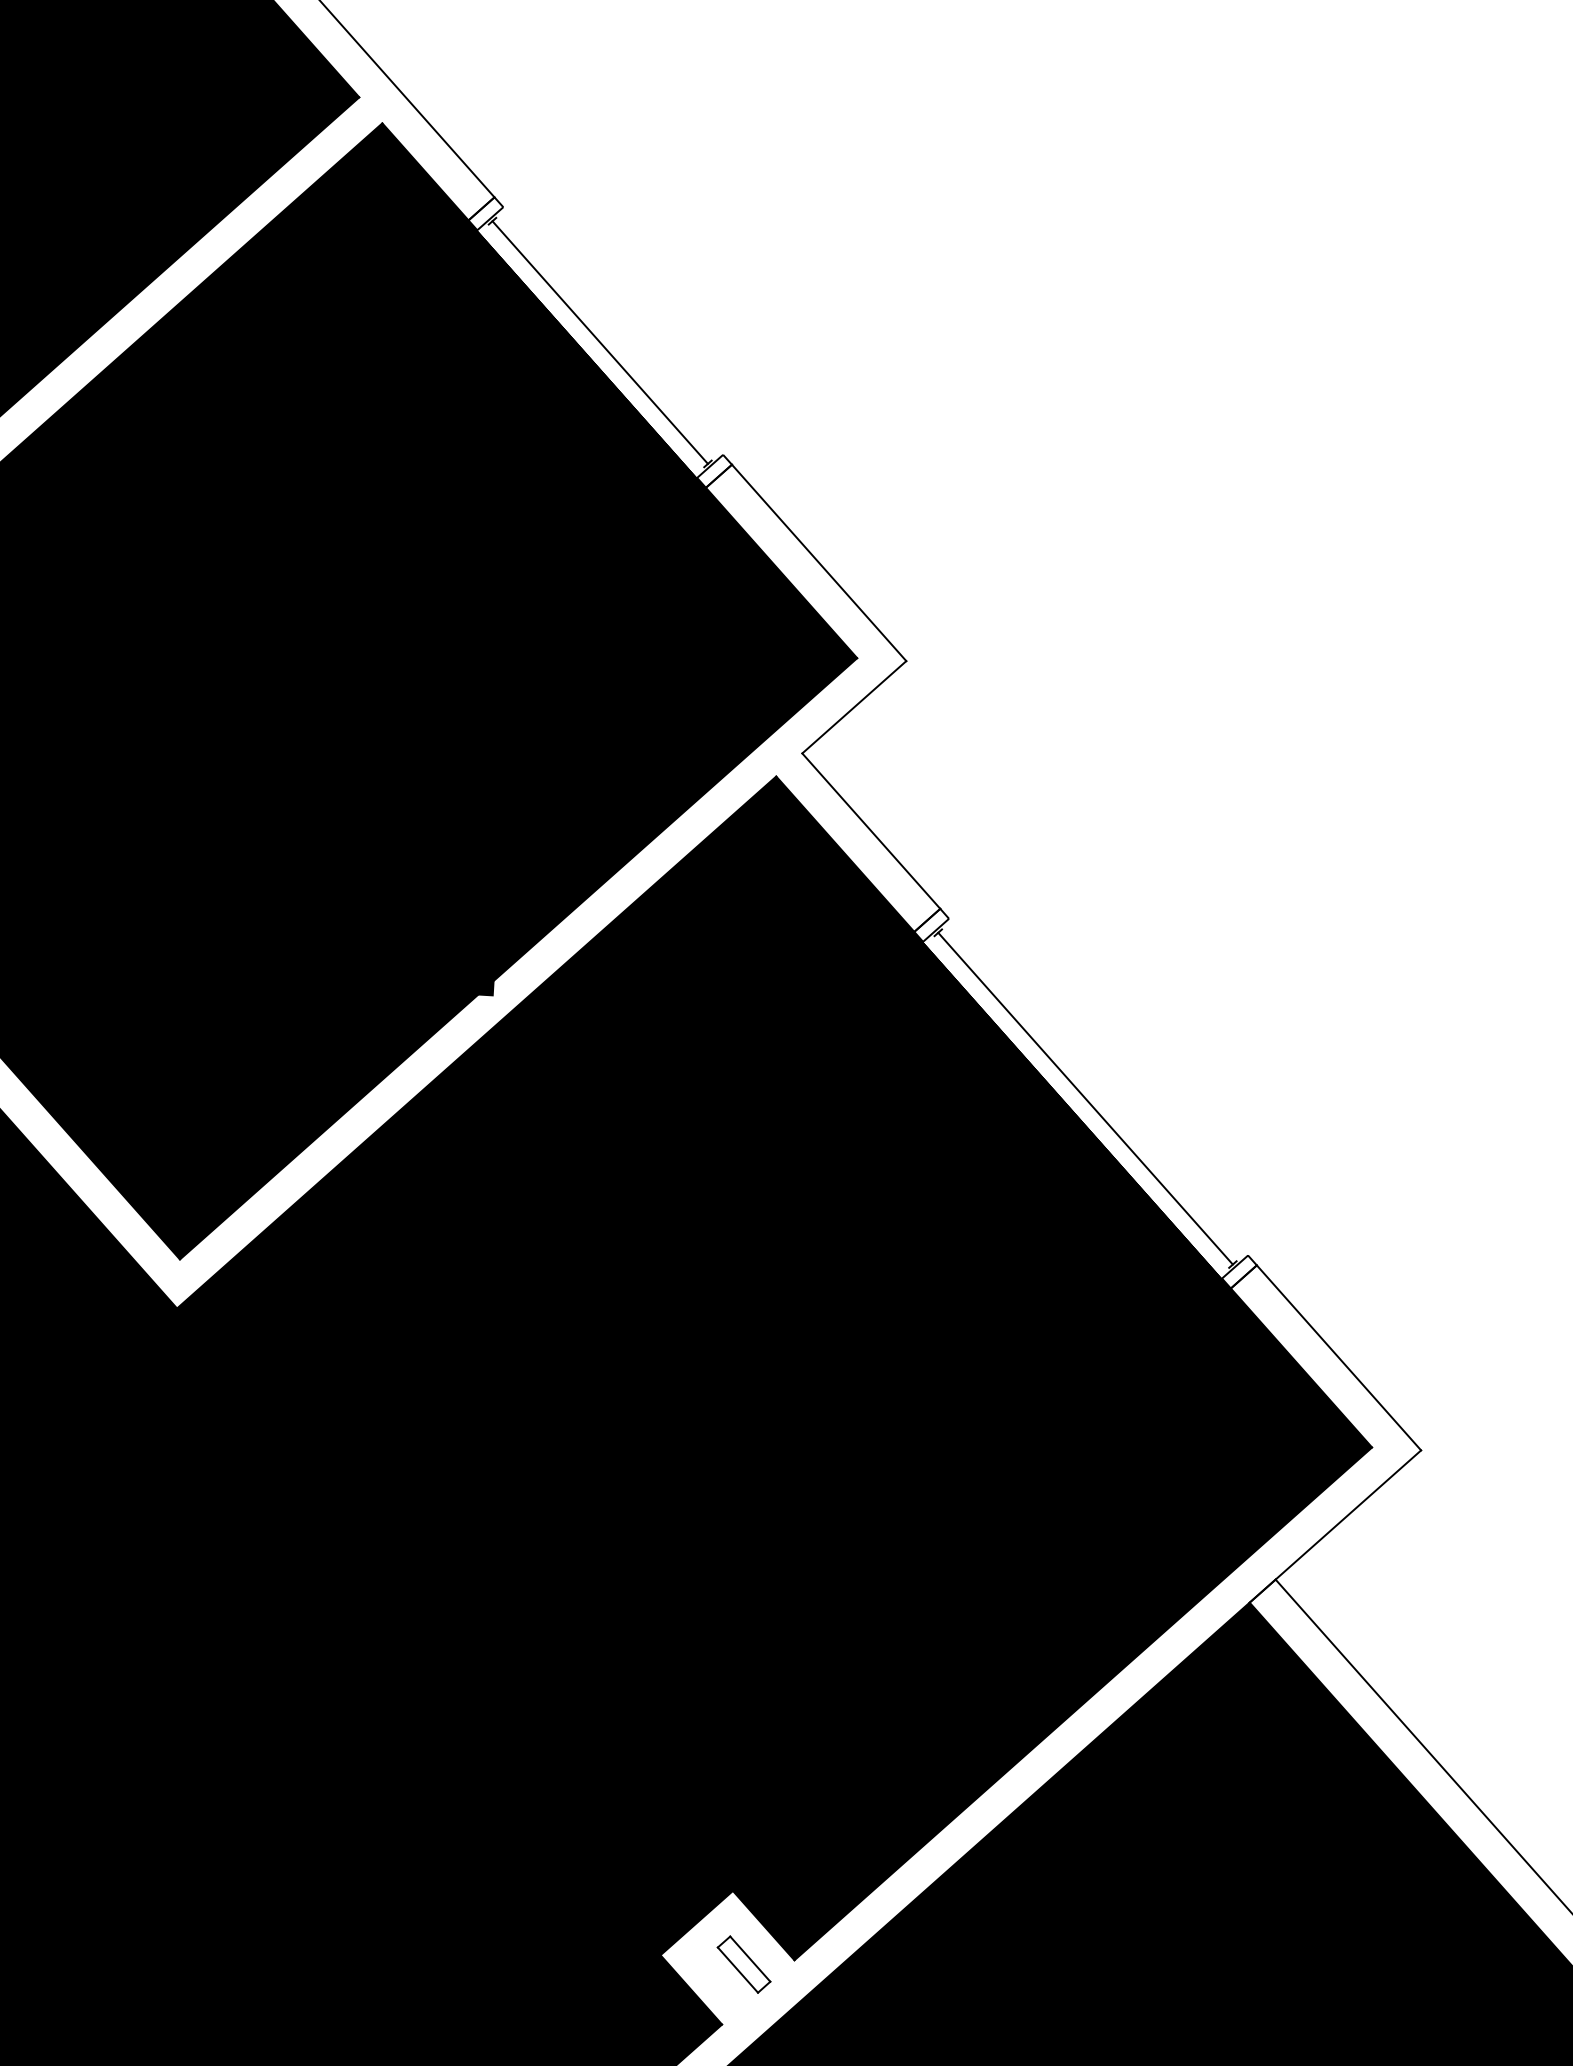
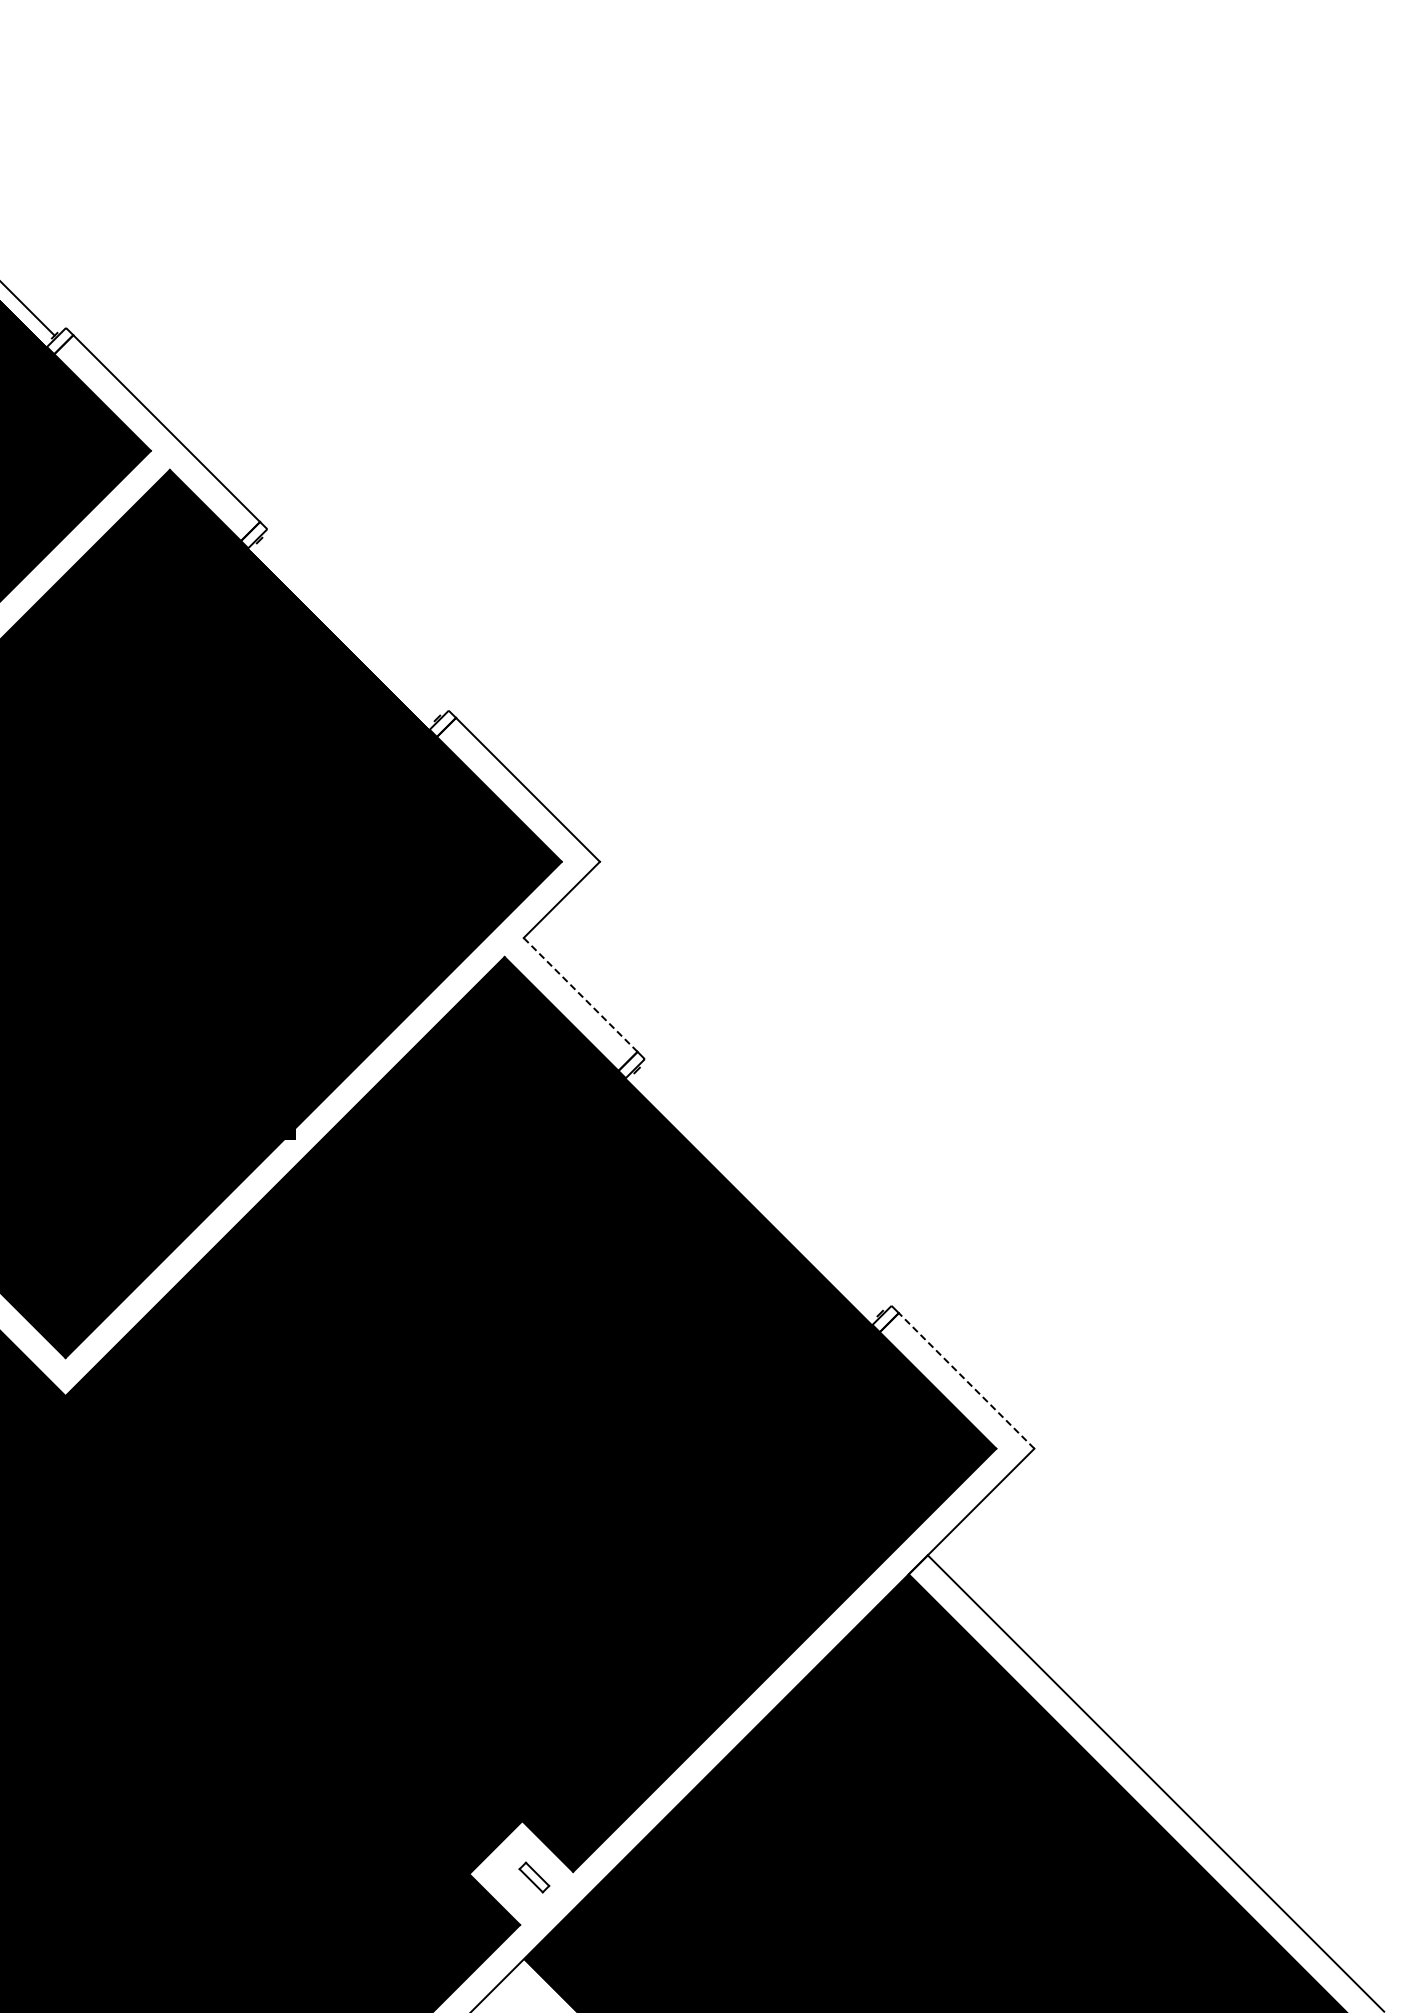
line: (600, 342) -> (348, 629), removed
line: (871, 830) -> (580, 994), solid -> dashed
line: (1085, 1097) -> (758, 1191), removed
line: (1338, 1357) -> (966, 1380), solid -> dashed
part: (744, 1964) -> (534, 1877), size x0.7

